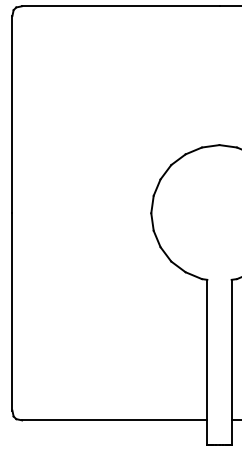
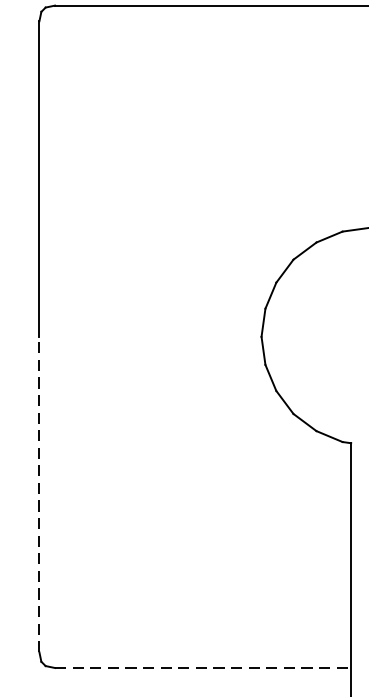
line: (12, 311) -> (39, 493), solid -> dashed
line: (114, 420) -> (202, 668), solid -> dashed

